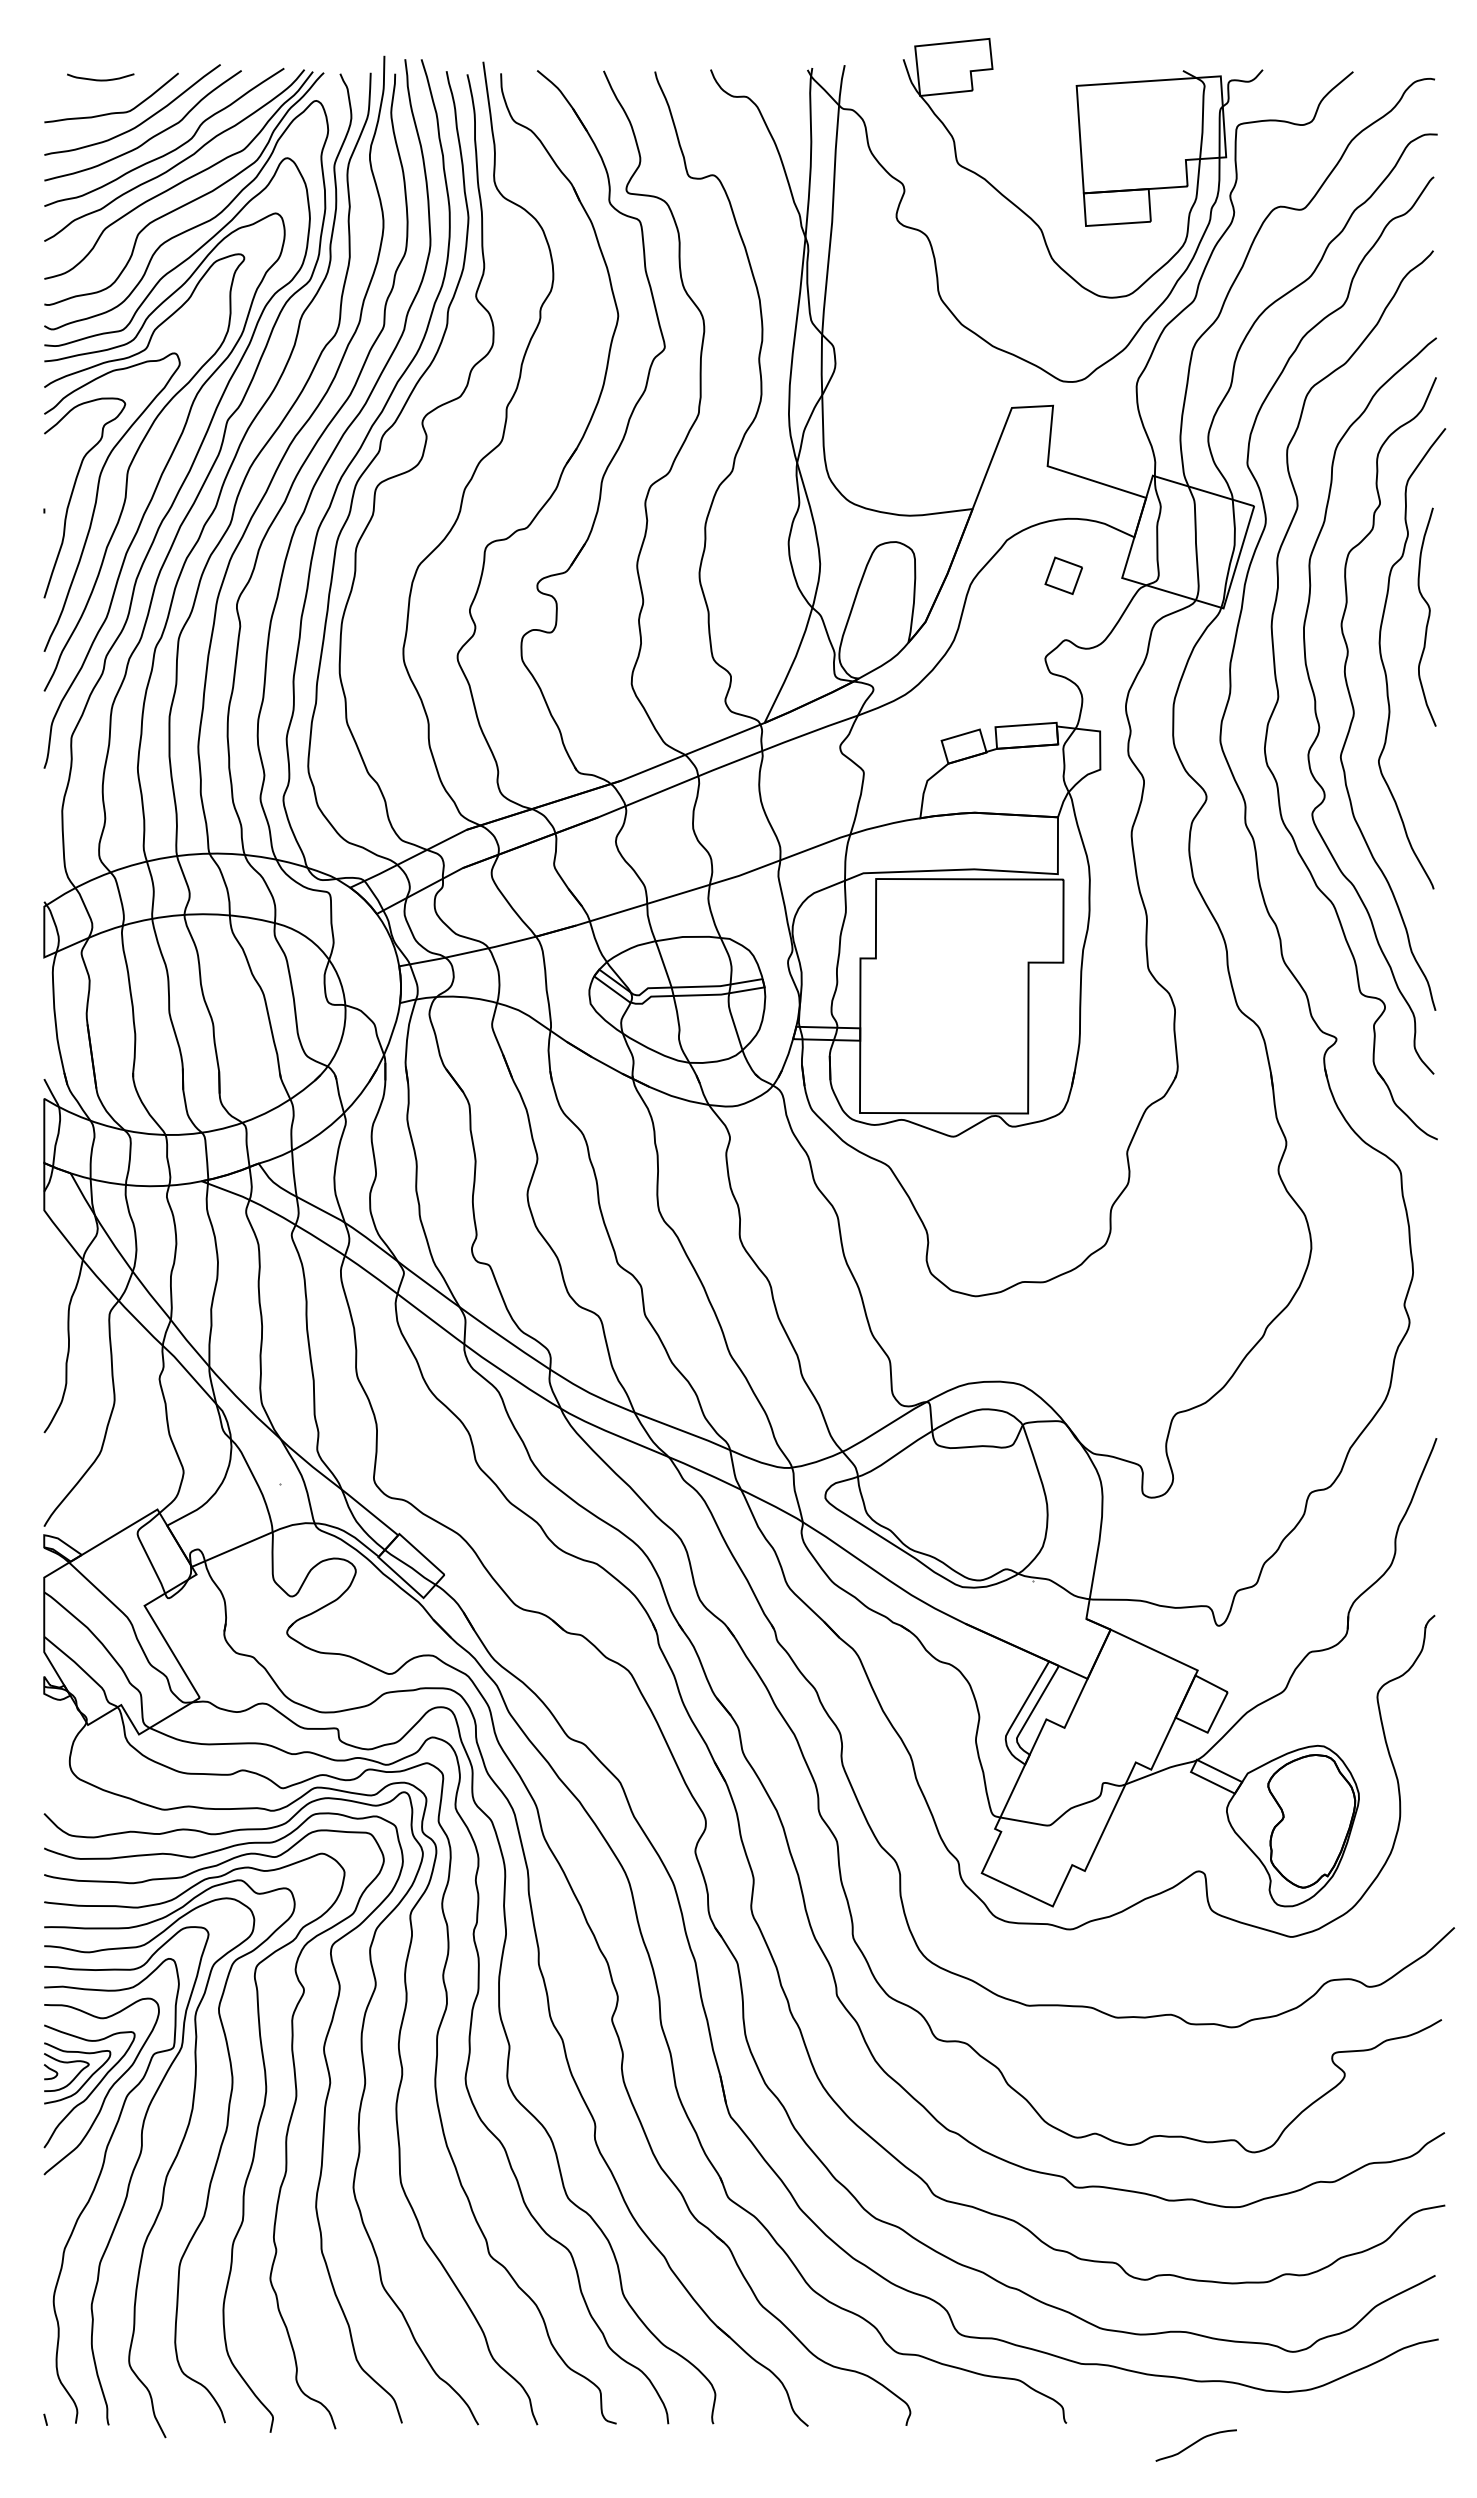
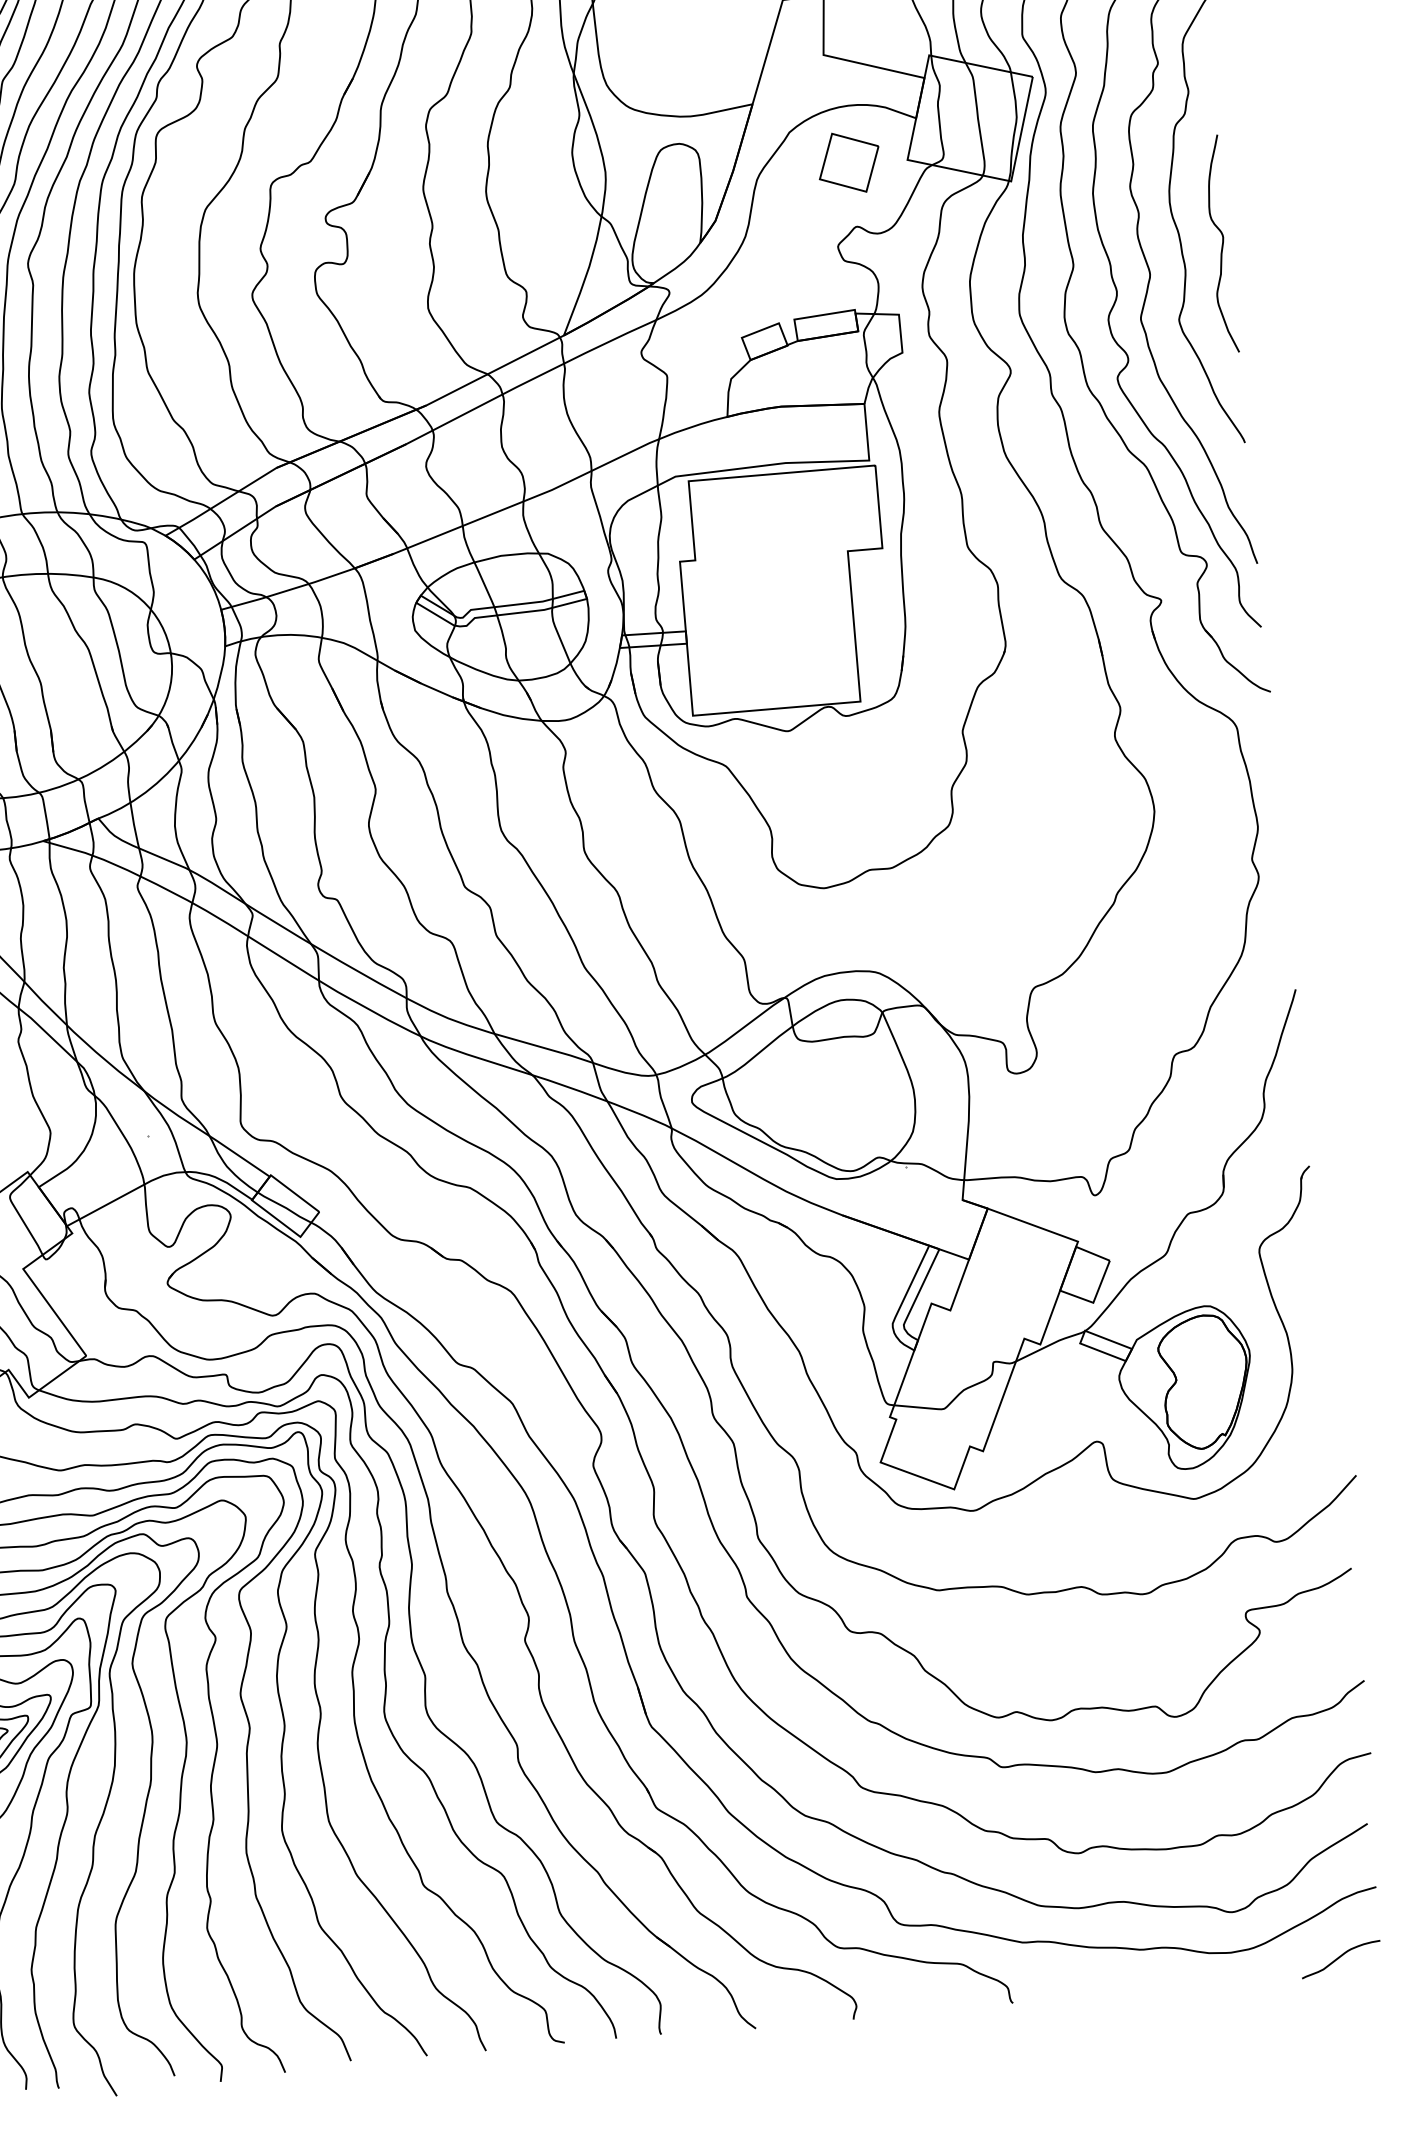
part: (1063, 575) -> (848, 162), size x1.67
curve: (1428, 616) -> (1222, 243), moved
curve: (1194, 2444) -> (1339, 1958), moved

